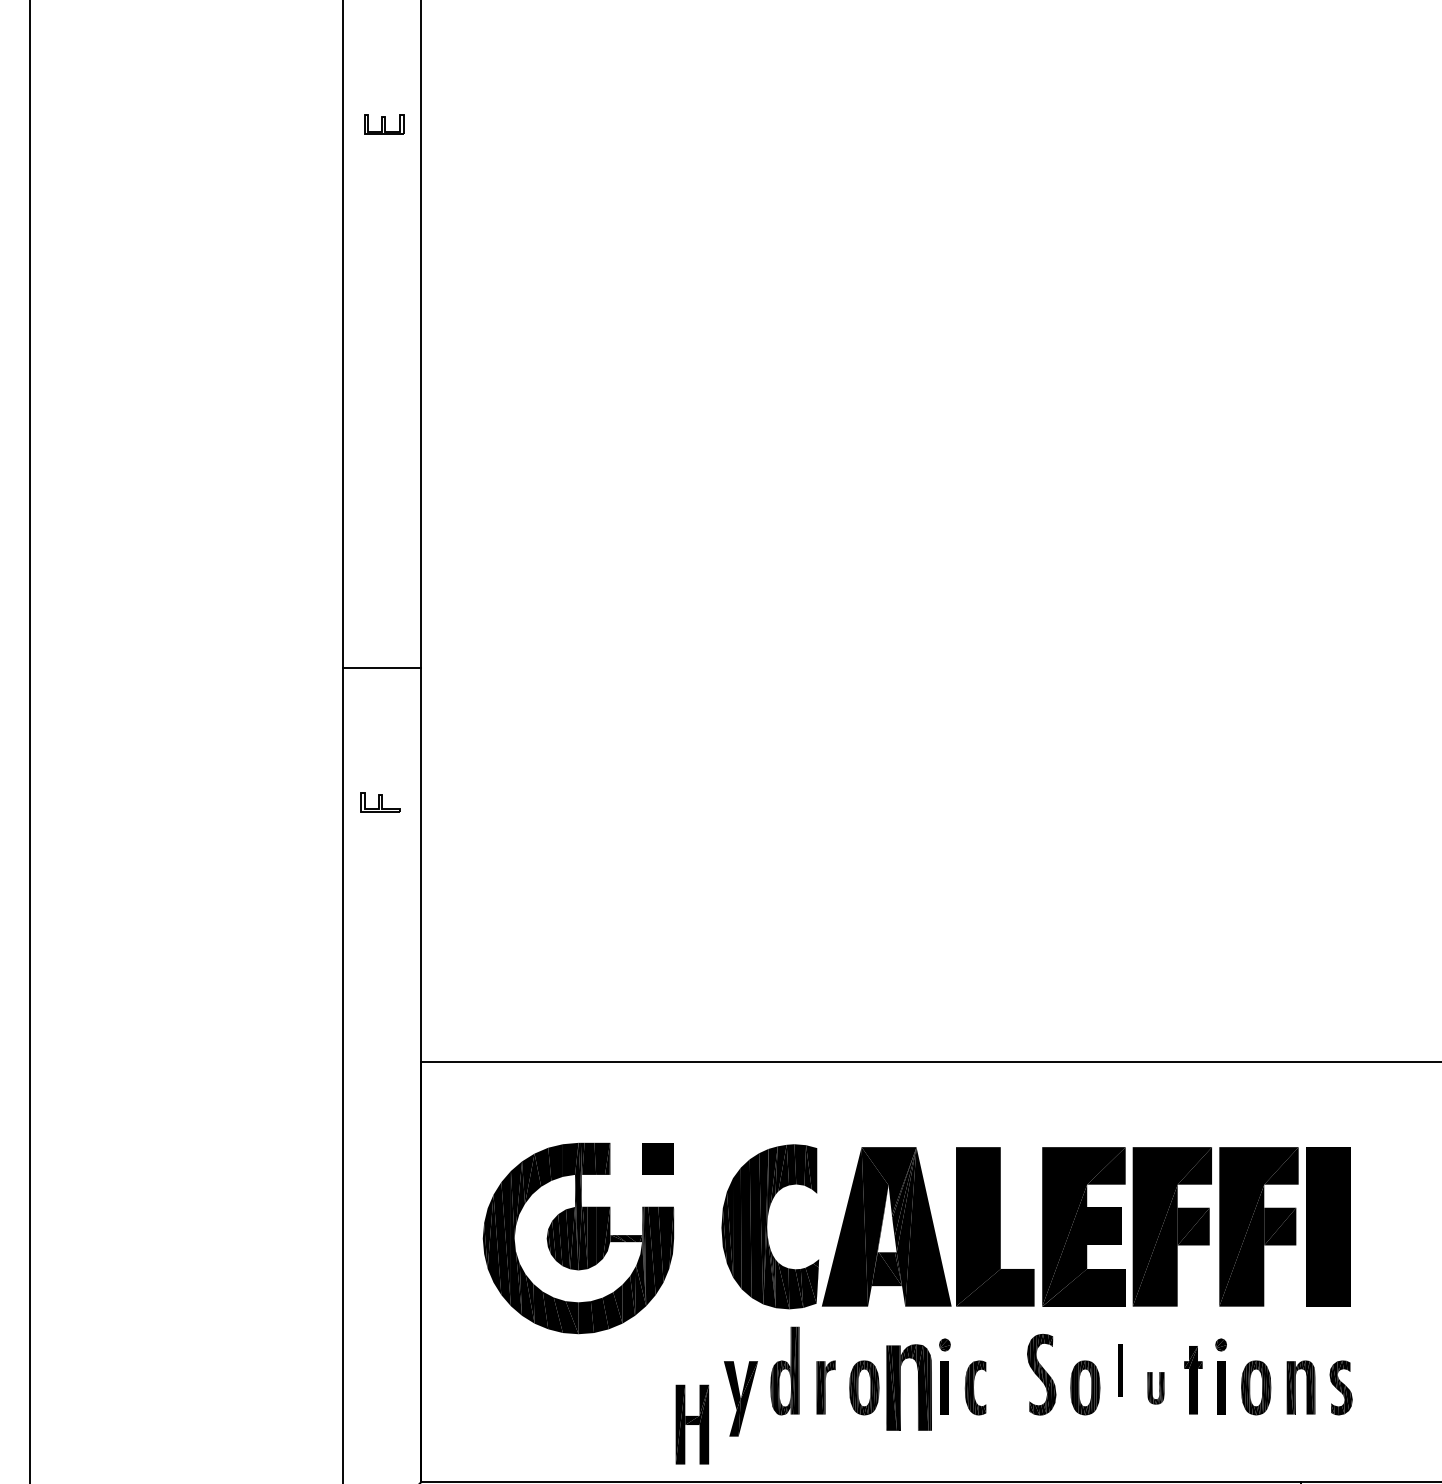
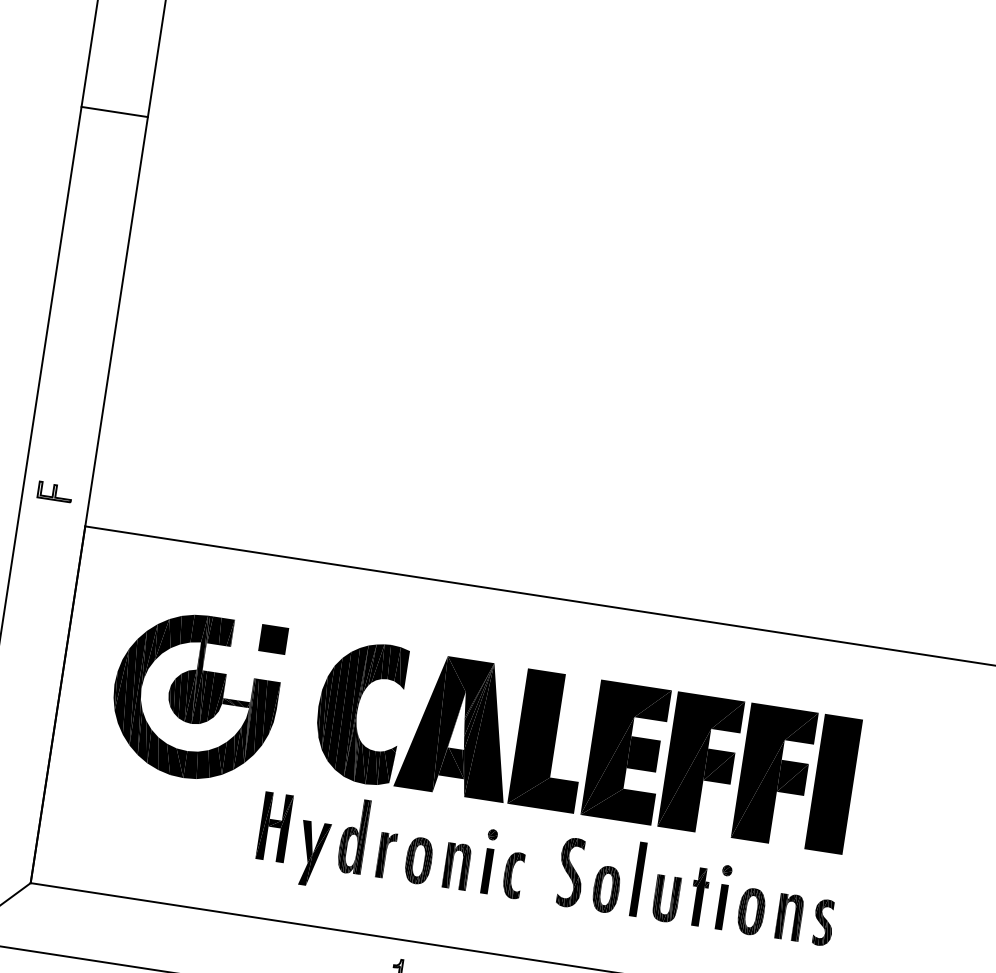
line: (382, 667) -> (114, 112), moved
part: (380, 802) -> (55, 492), moved
part: (1120, 1370) -> (638, 879), size x1.67
part: (909, 1387) -> (457, 866), size x0.62
part: (1155, 1388) -> (665, 899), size x1.67
part: (692, 1424) -> (274, 827), moved

